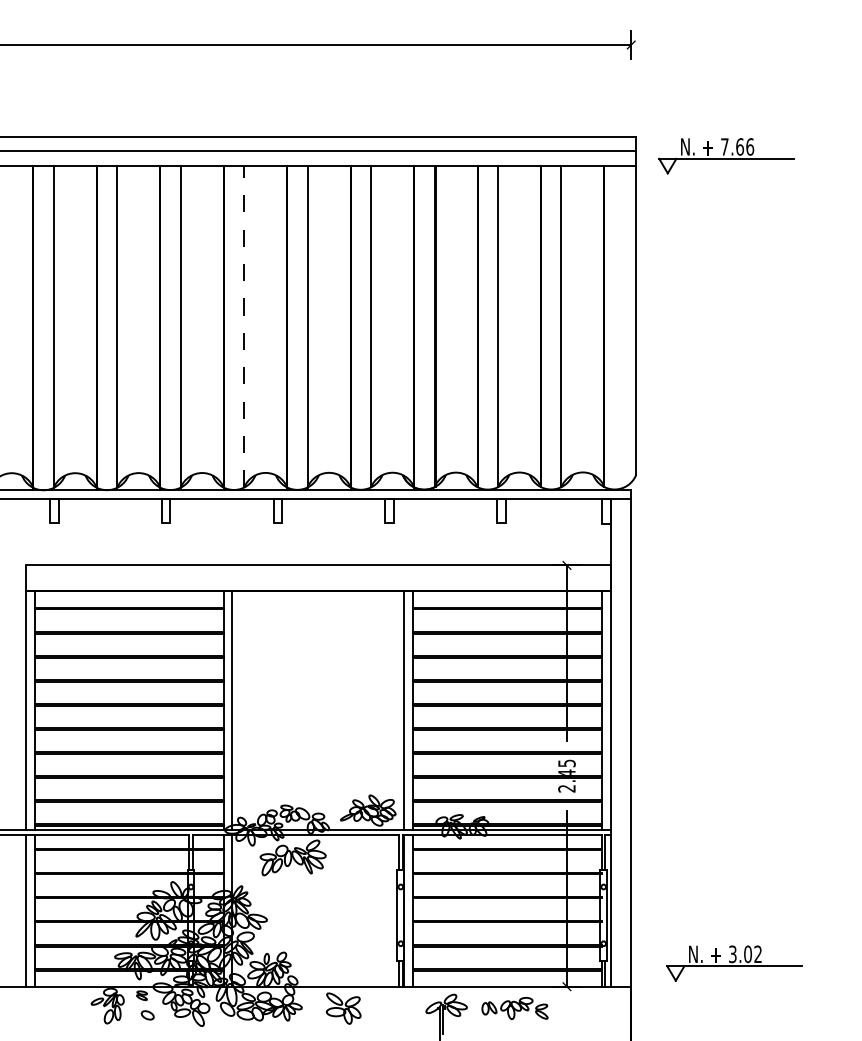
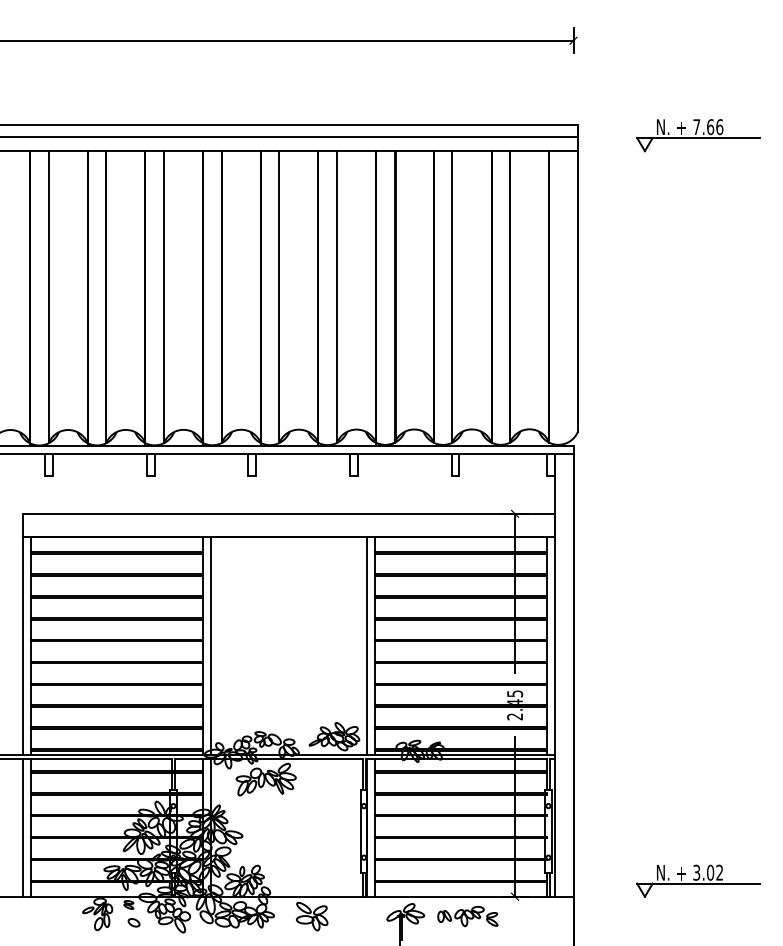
part: (726, 156) -> (698, 135), moved
line: (244, 326) -> (221, 296), dashed -> solid
part: (734, 963) -> (698, 881), moved

